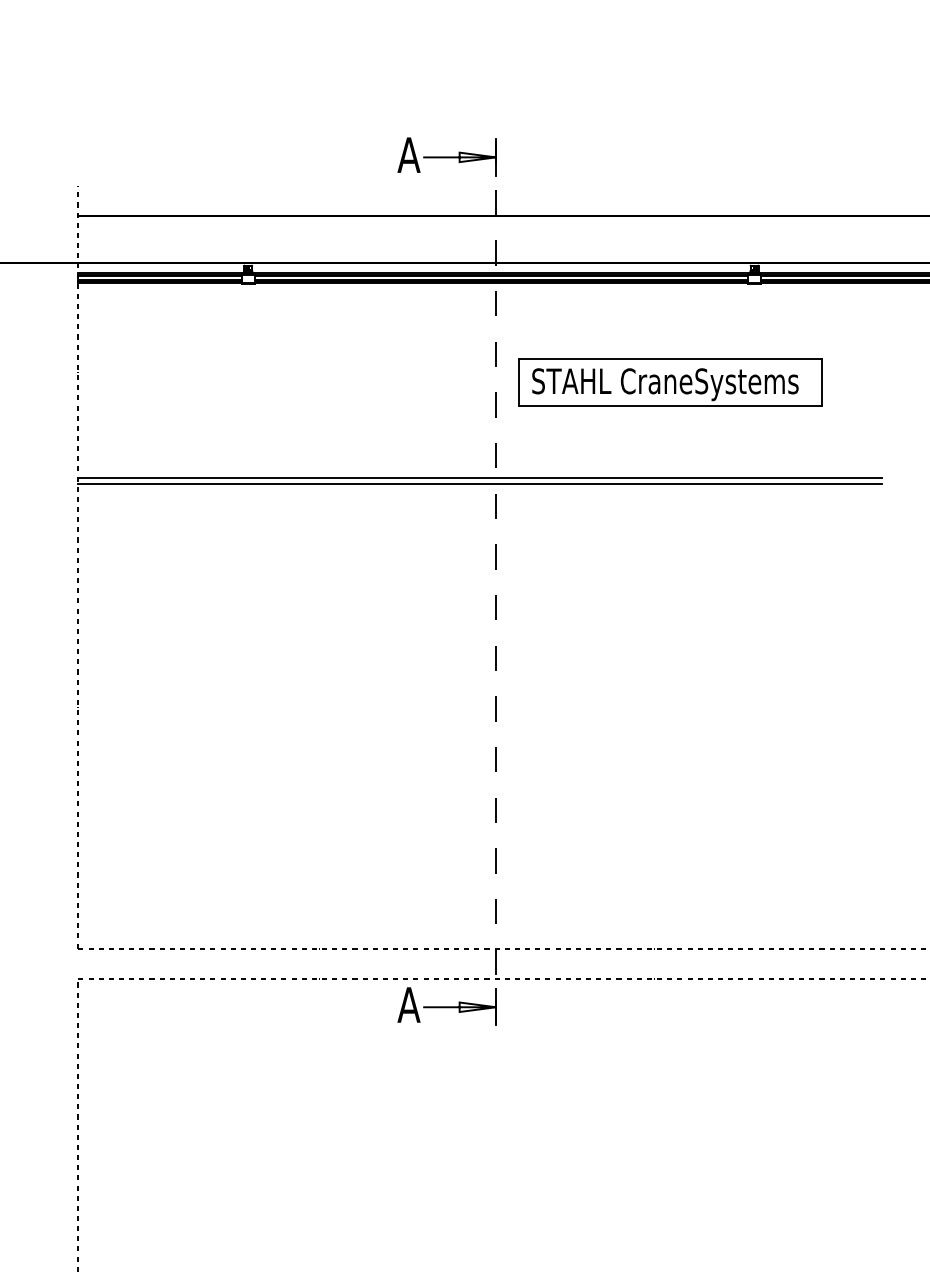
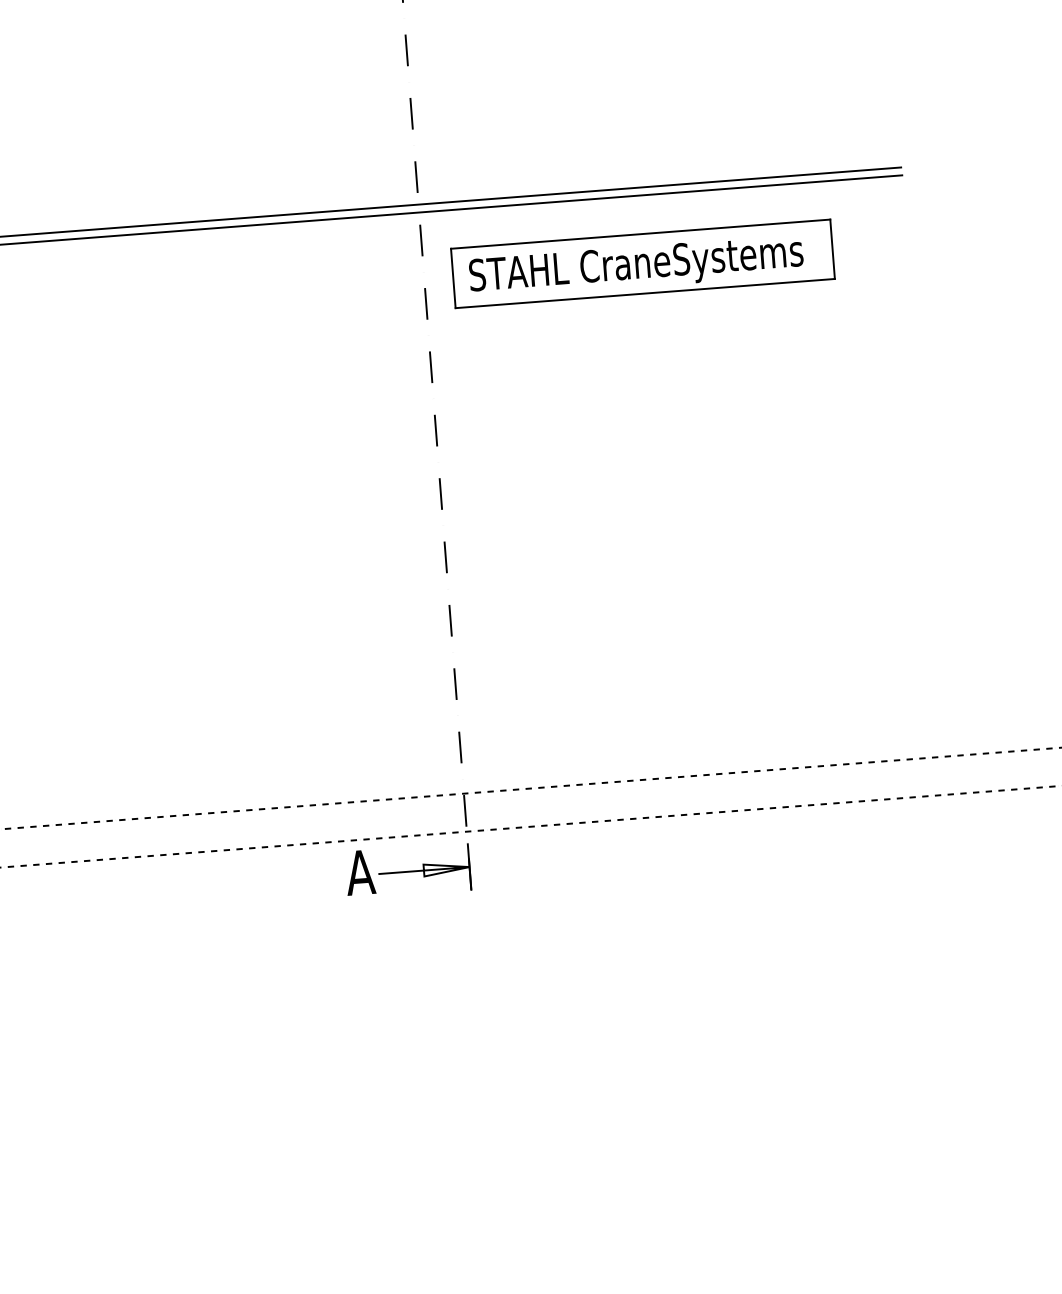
part: (670, 382) -> (642, 263), moved

